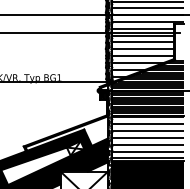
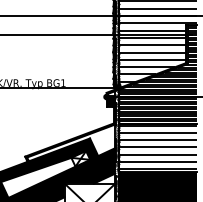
hatch: (179, 41) -> (191, 44), added

